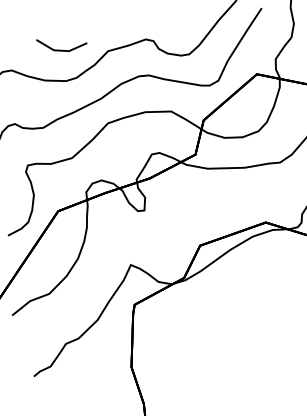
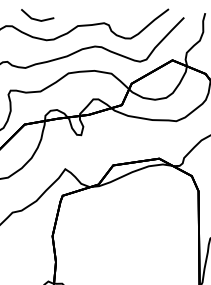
line: (61, 48) -> (36, 18), moved

